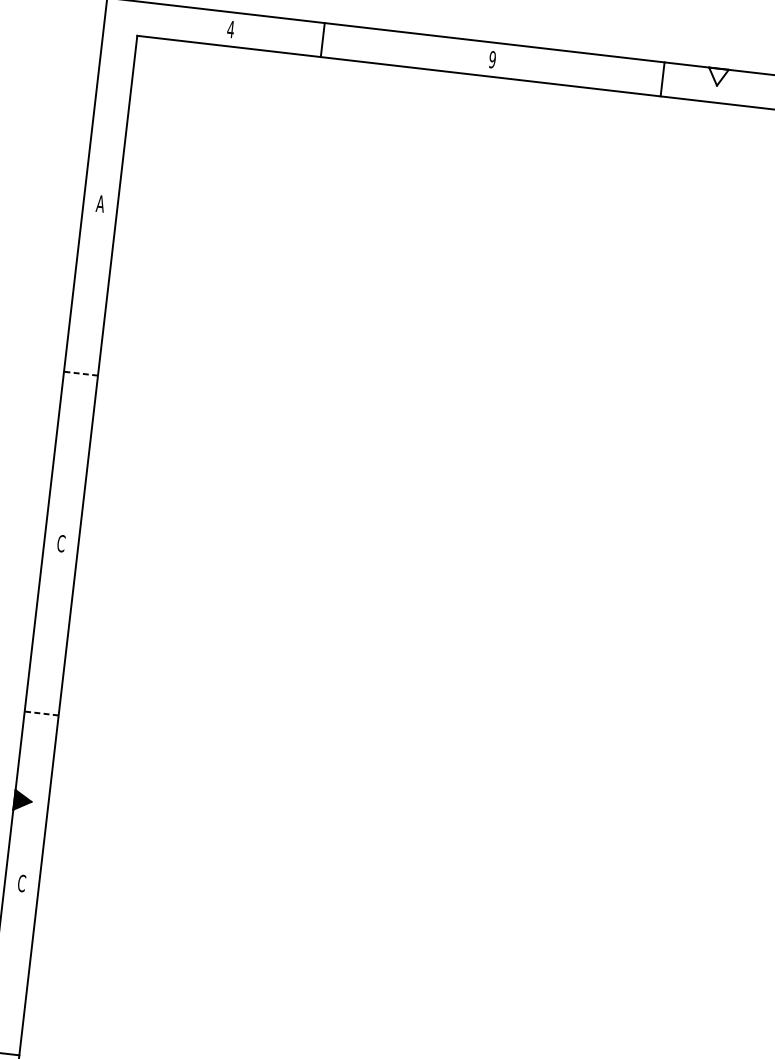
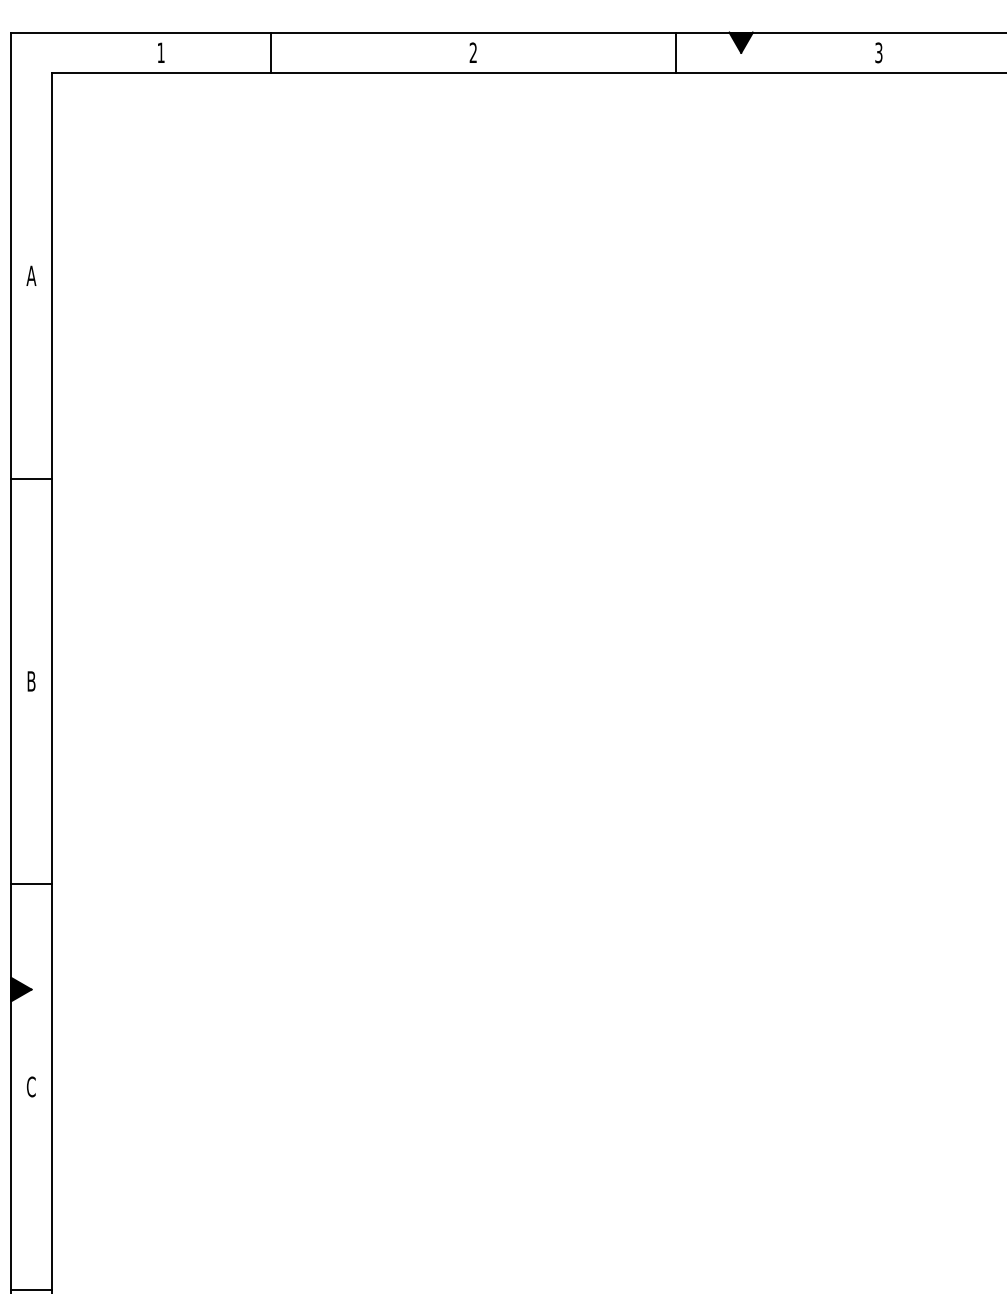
text: (231, 29) -> (161, 52), 4 -> 1
text: (492, 59) -> (473, 52), 9 -> 2
fill: (717, 76) -> (740, 42), added
line: (80, 373) -> (31, 478), dashed -> solid
text: (61, 543) -> (31, 681), C -> B
line: (41, 713) -> (31, 884), dashed -> solid

